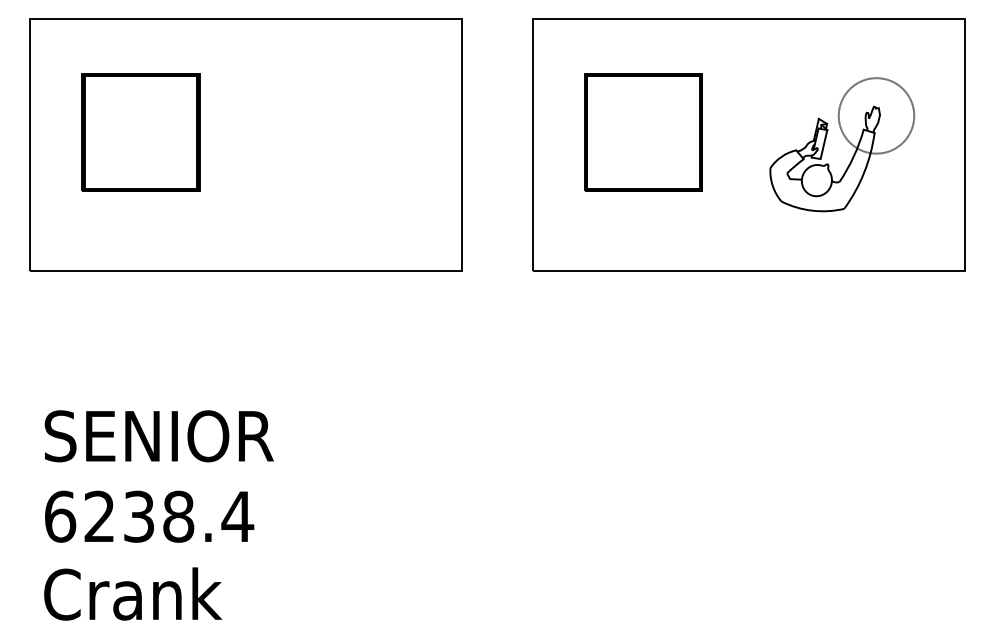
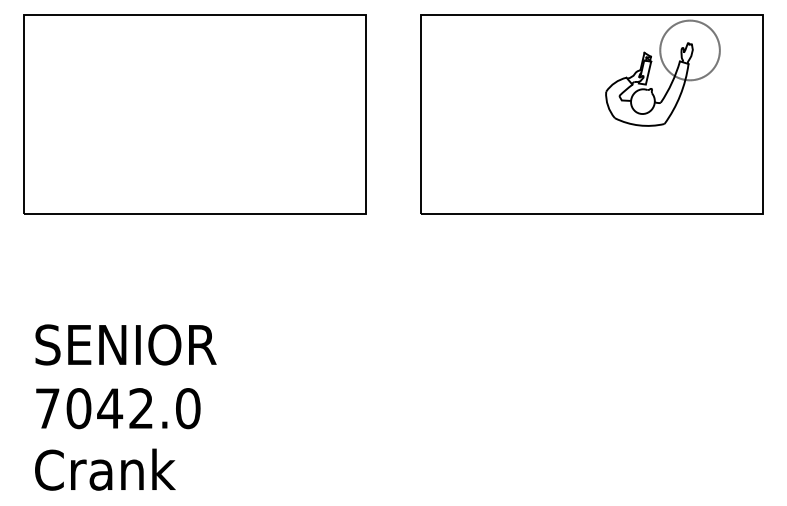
part: (140, 132) -> (111, 104), removed
part: (643, 132) -> (508, 104), removed
part: (842, 144) -> (663, 73), moved
text: (149, 516) -> (118, 408), 6238.4 -> 7042.0

